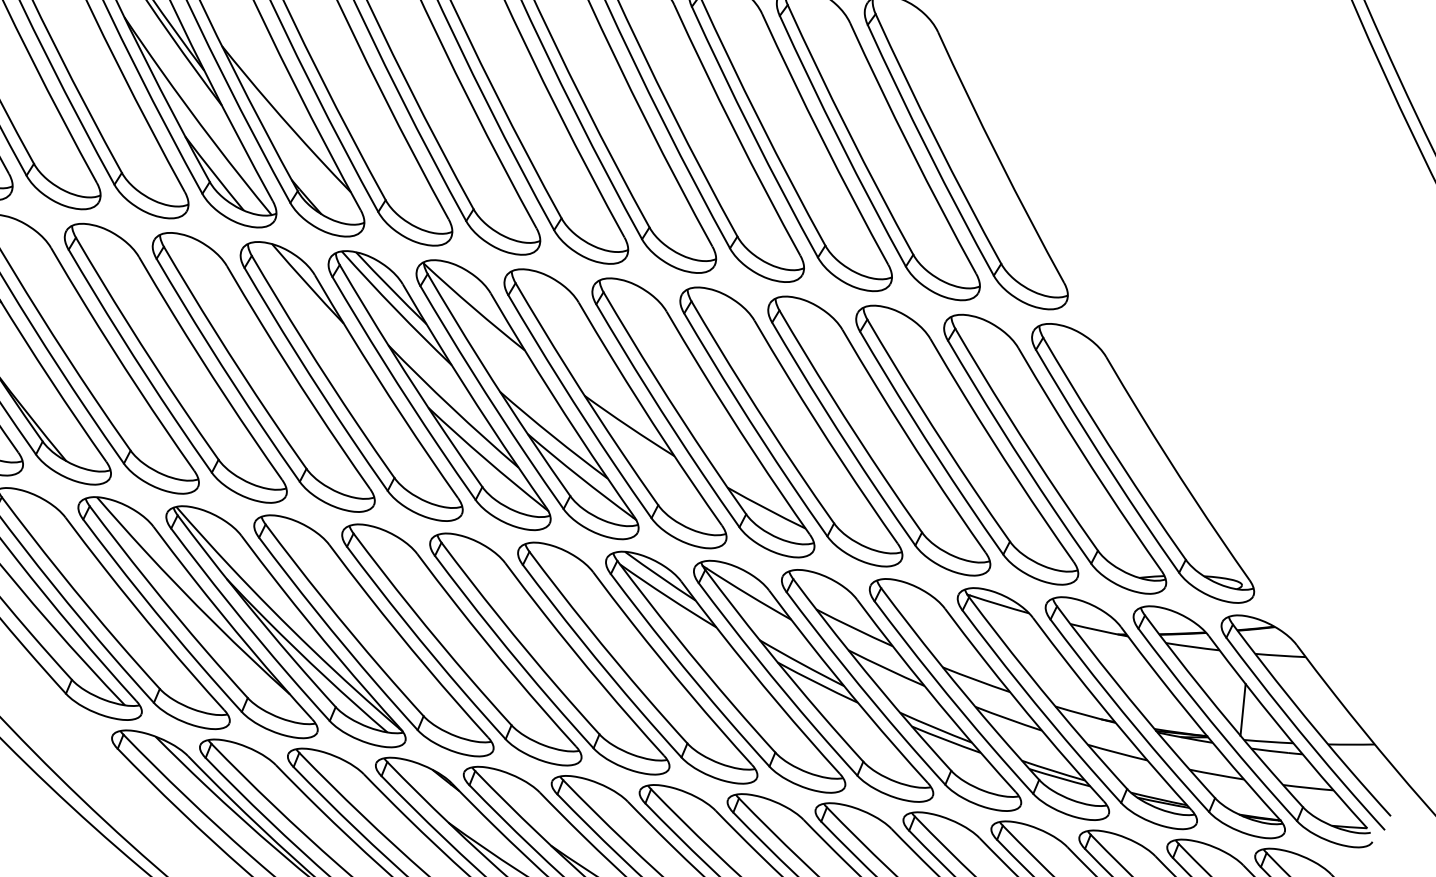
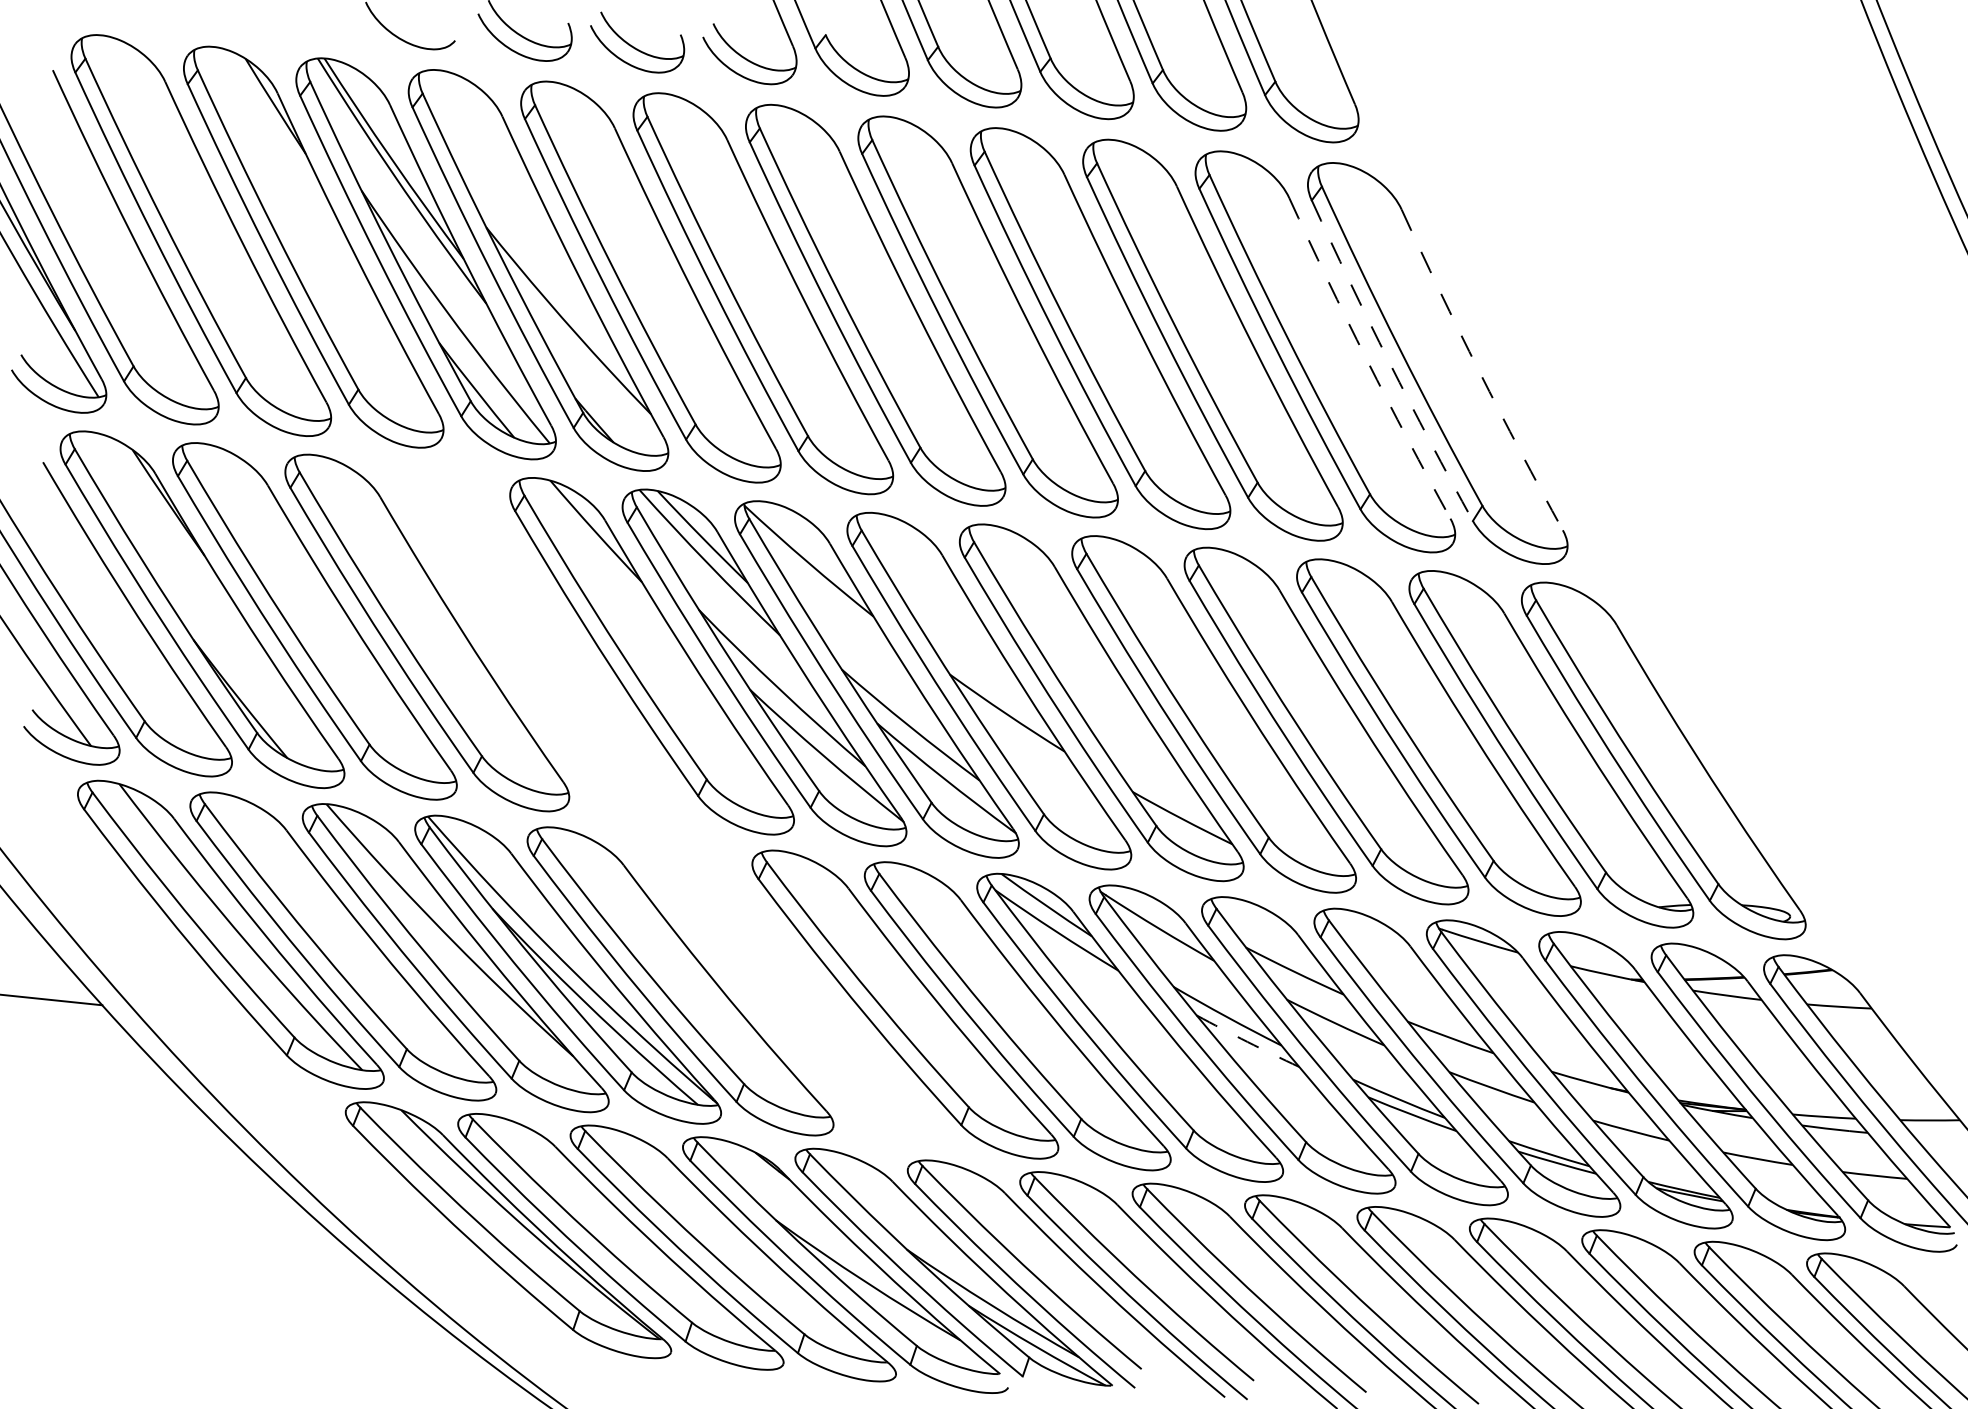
arc: (910, 149) -> (1366, 359), solid -> dashed
arc: (928, 151) -> (1389, 362), solid -> dashed
arc: (998, 158) -> (1479, 371), solid -> dashed
part: (263, 372) -> (539, 644), removed
part: (461, 645) -> (792, 993), removed
arc: (817, 682) -> (1247, 1041), solid -> dashed
line: (1243, 709) -> (1791, 1075), removed

